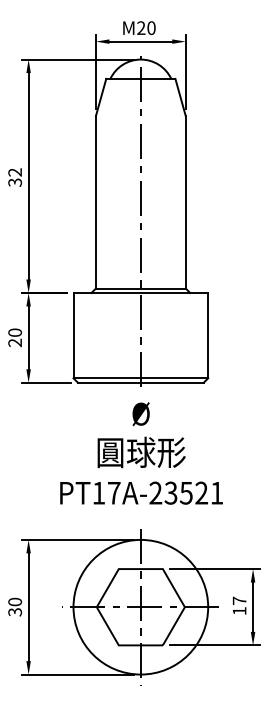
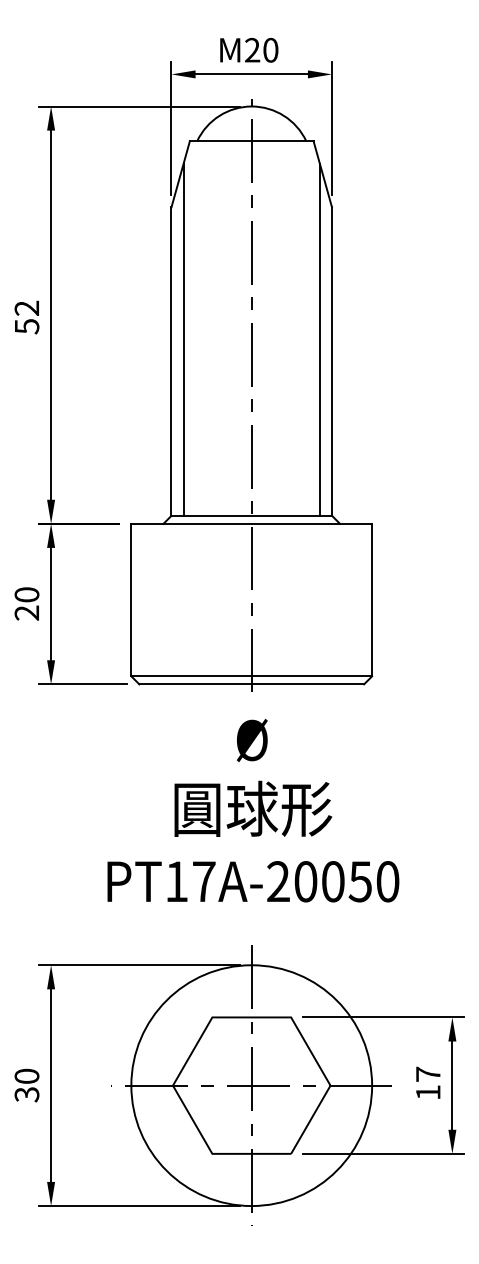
text: (14, 182) -> (25, 326), 32 -> 52
line: (102, 189) -> (183, 338), added
line: (179, 189) -> (320, 338), added
text: (193, 492) -> (345, 880), PT17A-23521 -> PT17A-20050

